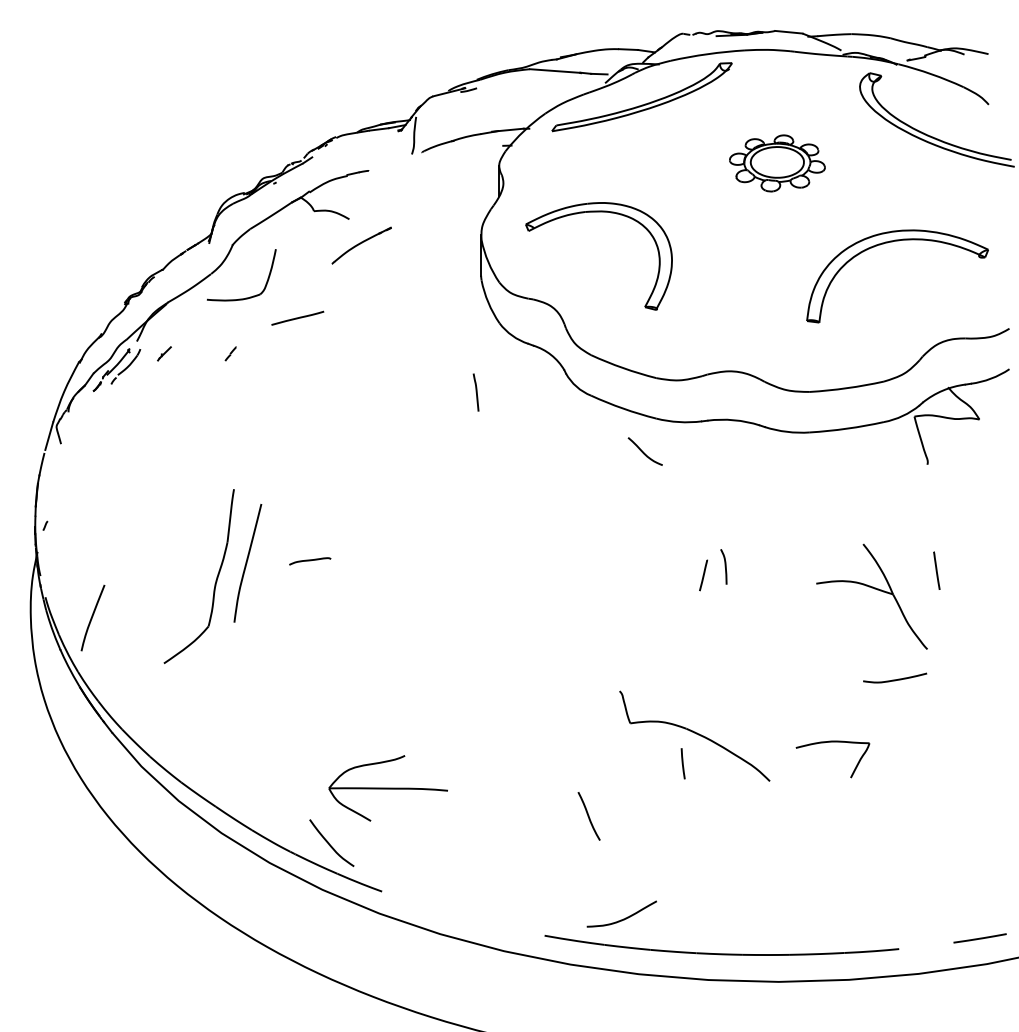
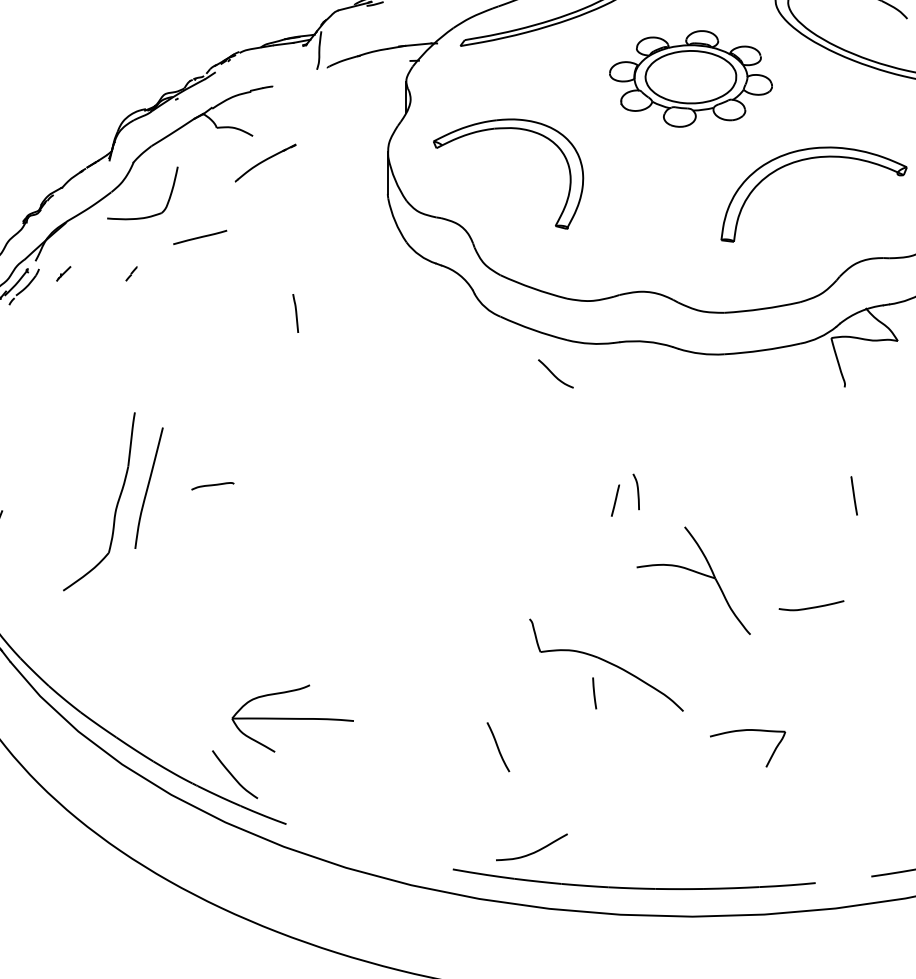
part: (777, 163) -> (691, 79), size x1.67
line: (475, 392) -> (295, 313), moved
part: (874, 589) -> (696, 573), moved
part: (832, 742) -> (747, 731), moved

